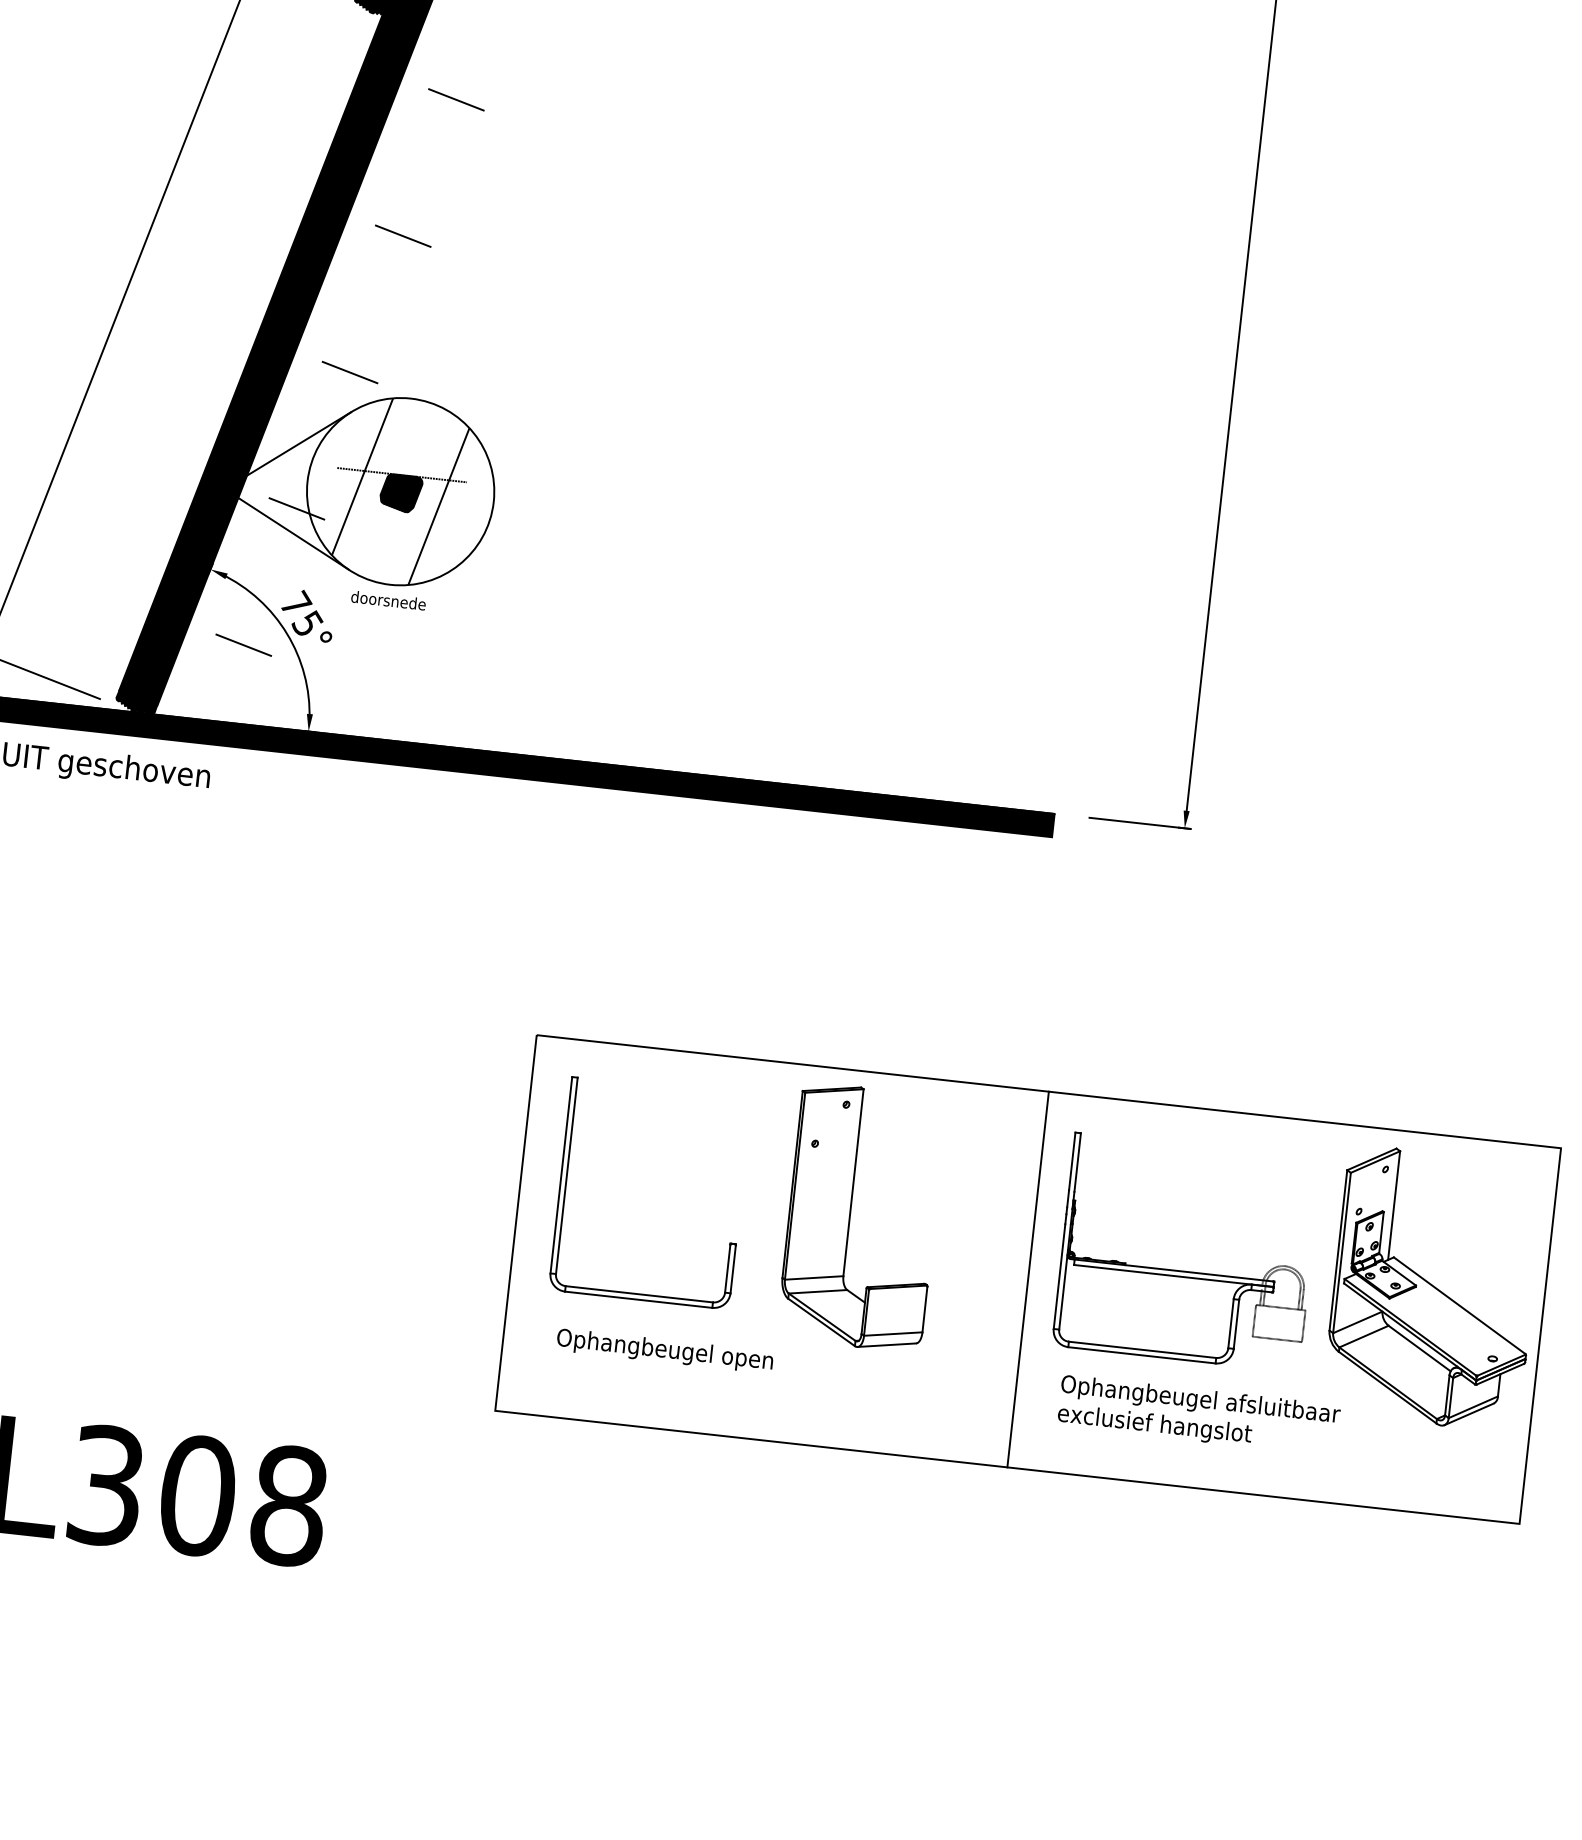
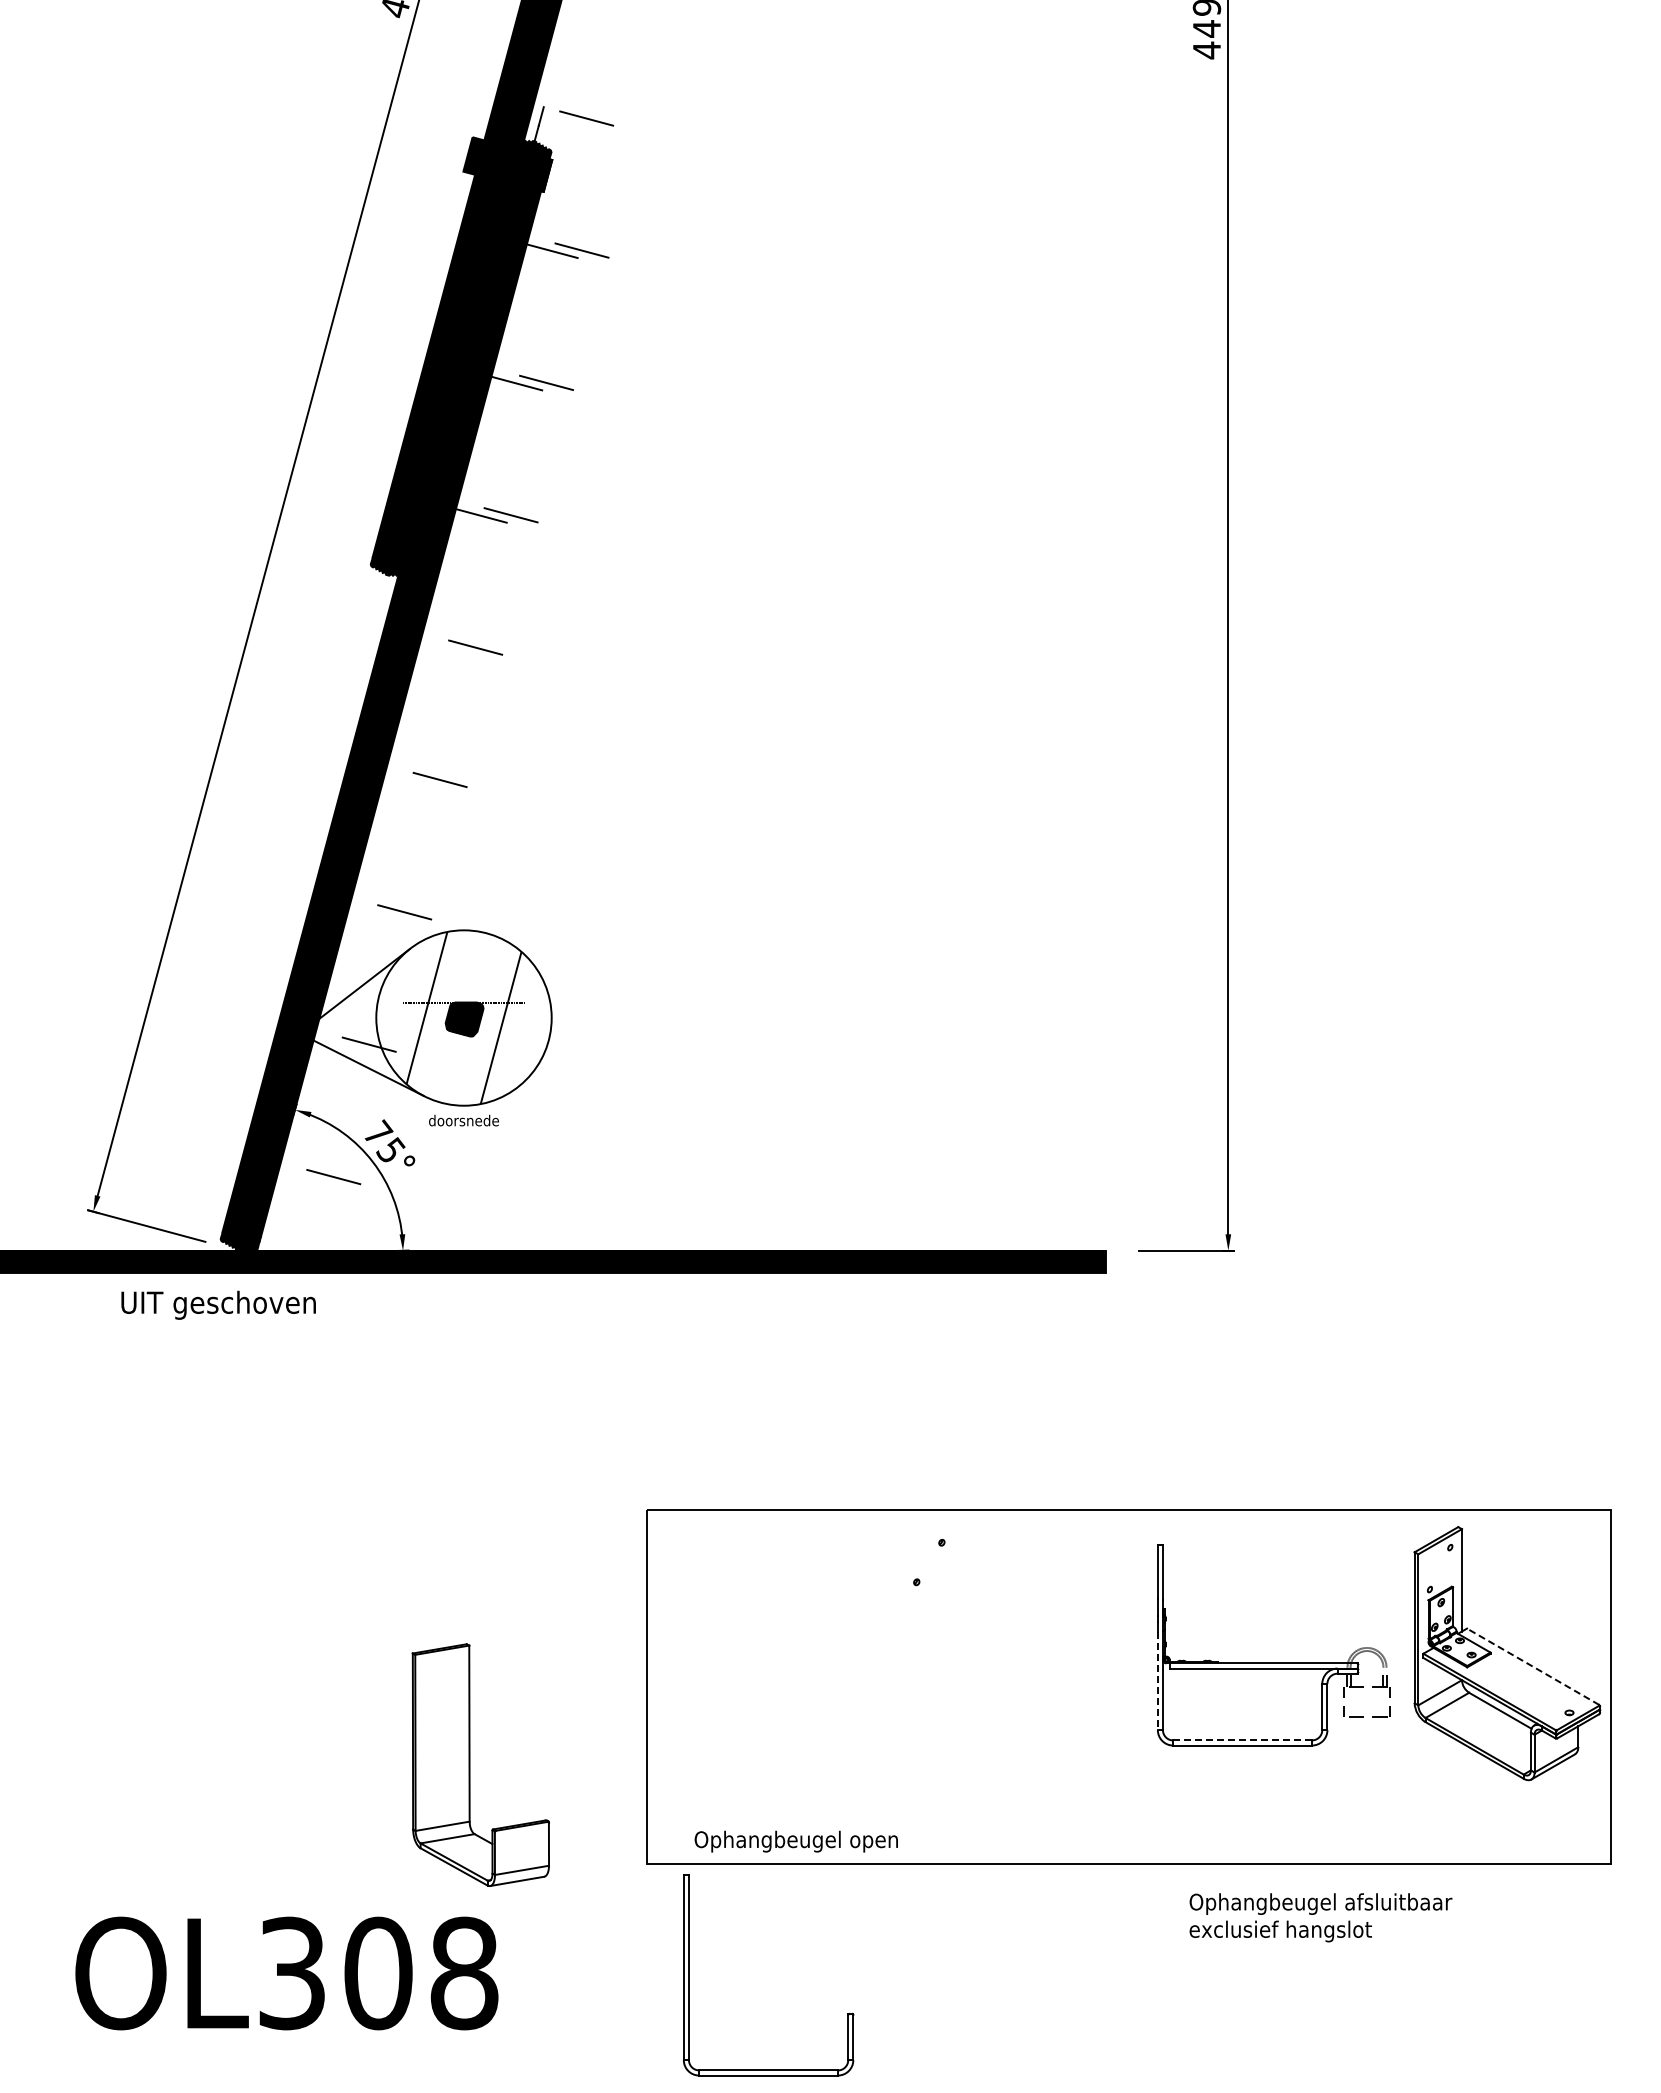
part: (566, 1184) -> (689, 1975), moved
part: (850, 1215) -> (470, 1764), moved
line: (1059, 1277) -> (1157, 1681), solid -> dashed
line: (1027, 1279) -> (1128, 1686), removed
line: (1458, 1305) -> (1532, 1666), solid -> dashed
line: (1143, 1349) -> (1243, 1740), solid -> dashed
text: (664, 1350) -> (795, 1841), moved
text: (1198, 1415) -> (1320, 1917), moved

